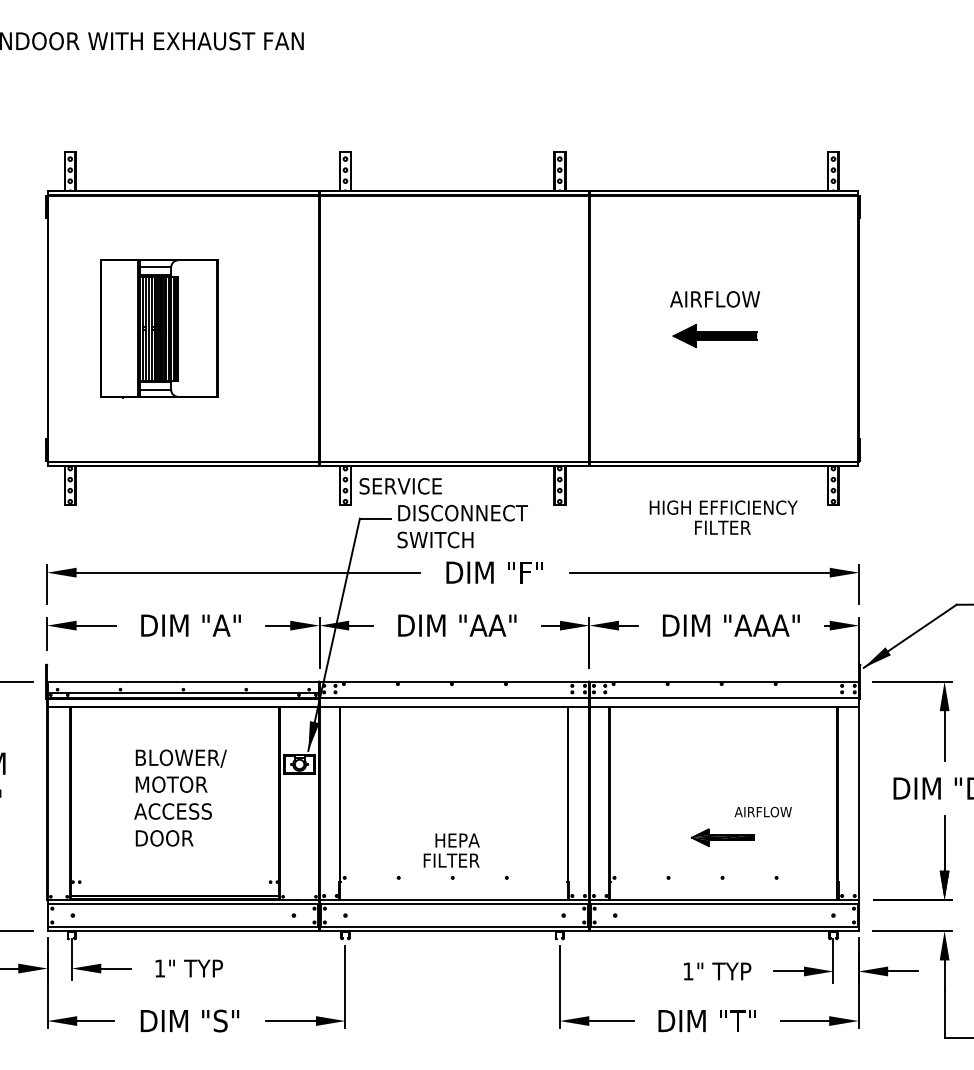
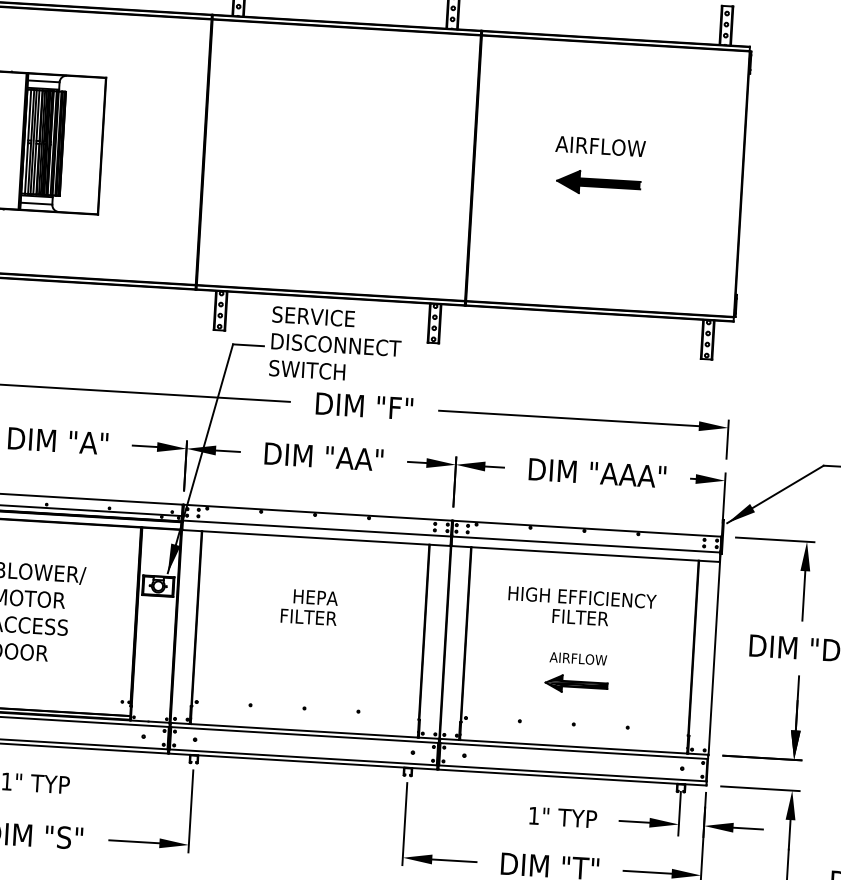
text: (400, 486) -> (313, 316), moved
text: (723, 517) -> (581, 607), moved
text: (762, 811) -> (577, 658), moved
text: (451, 850) -> (309, 607), moved

